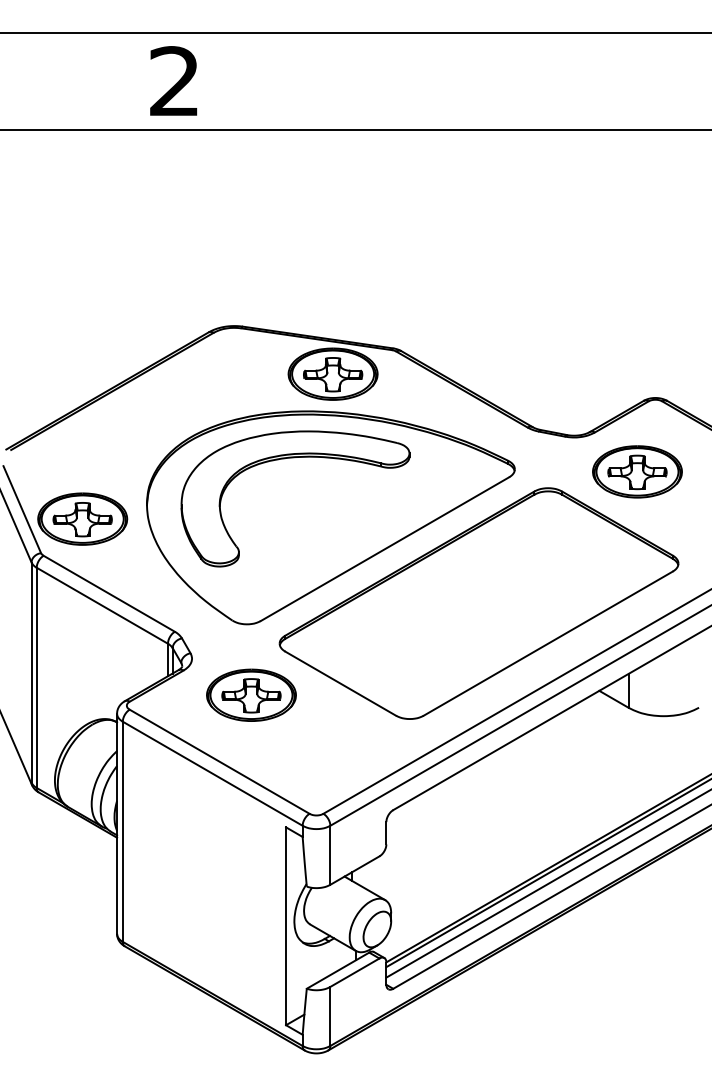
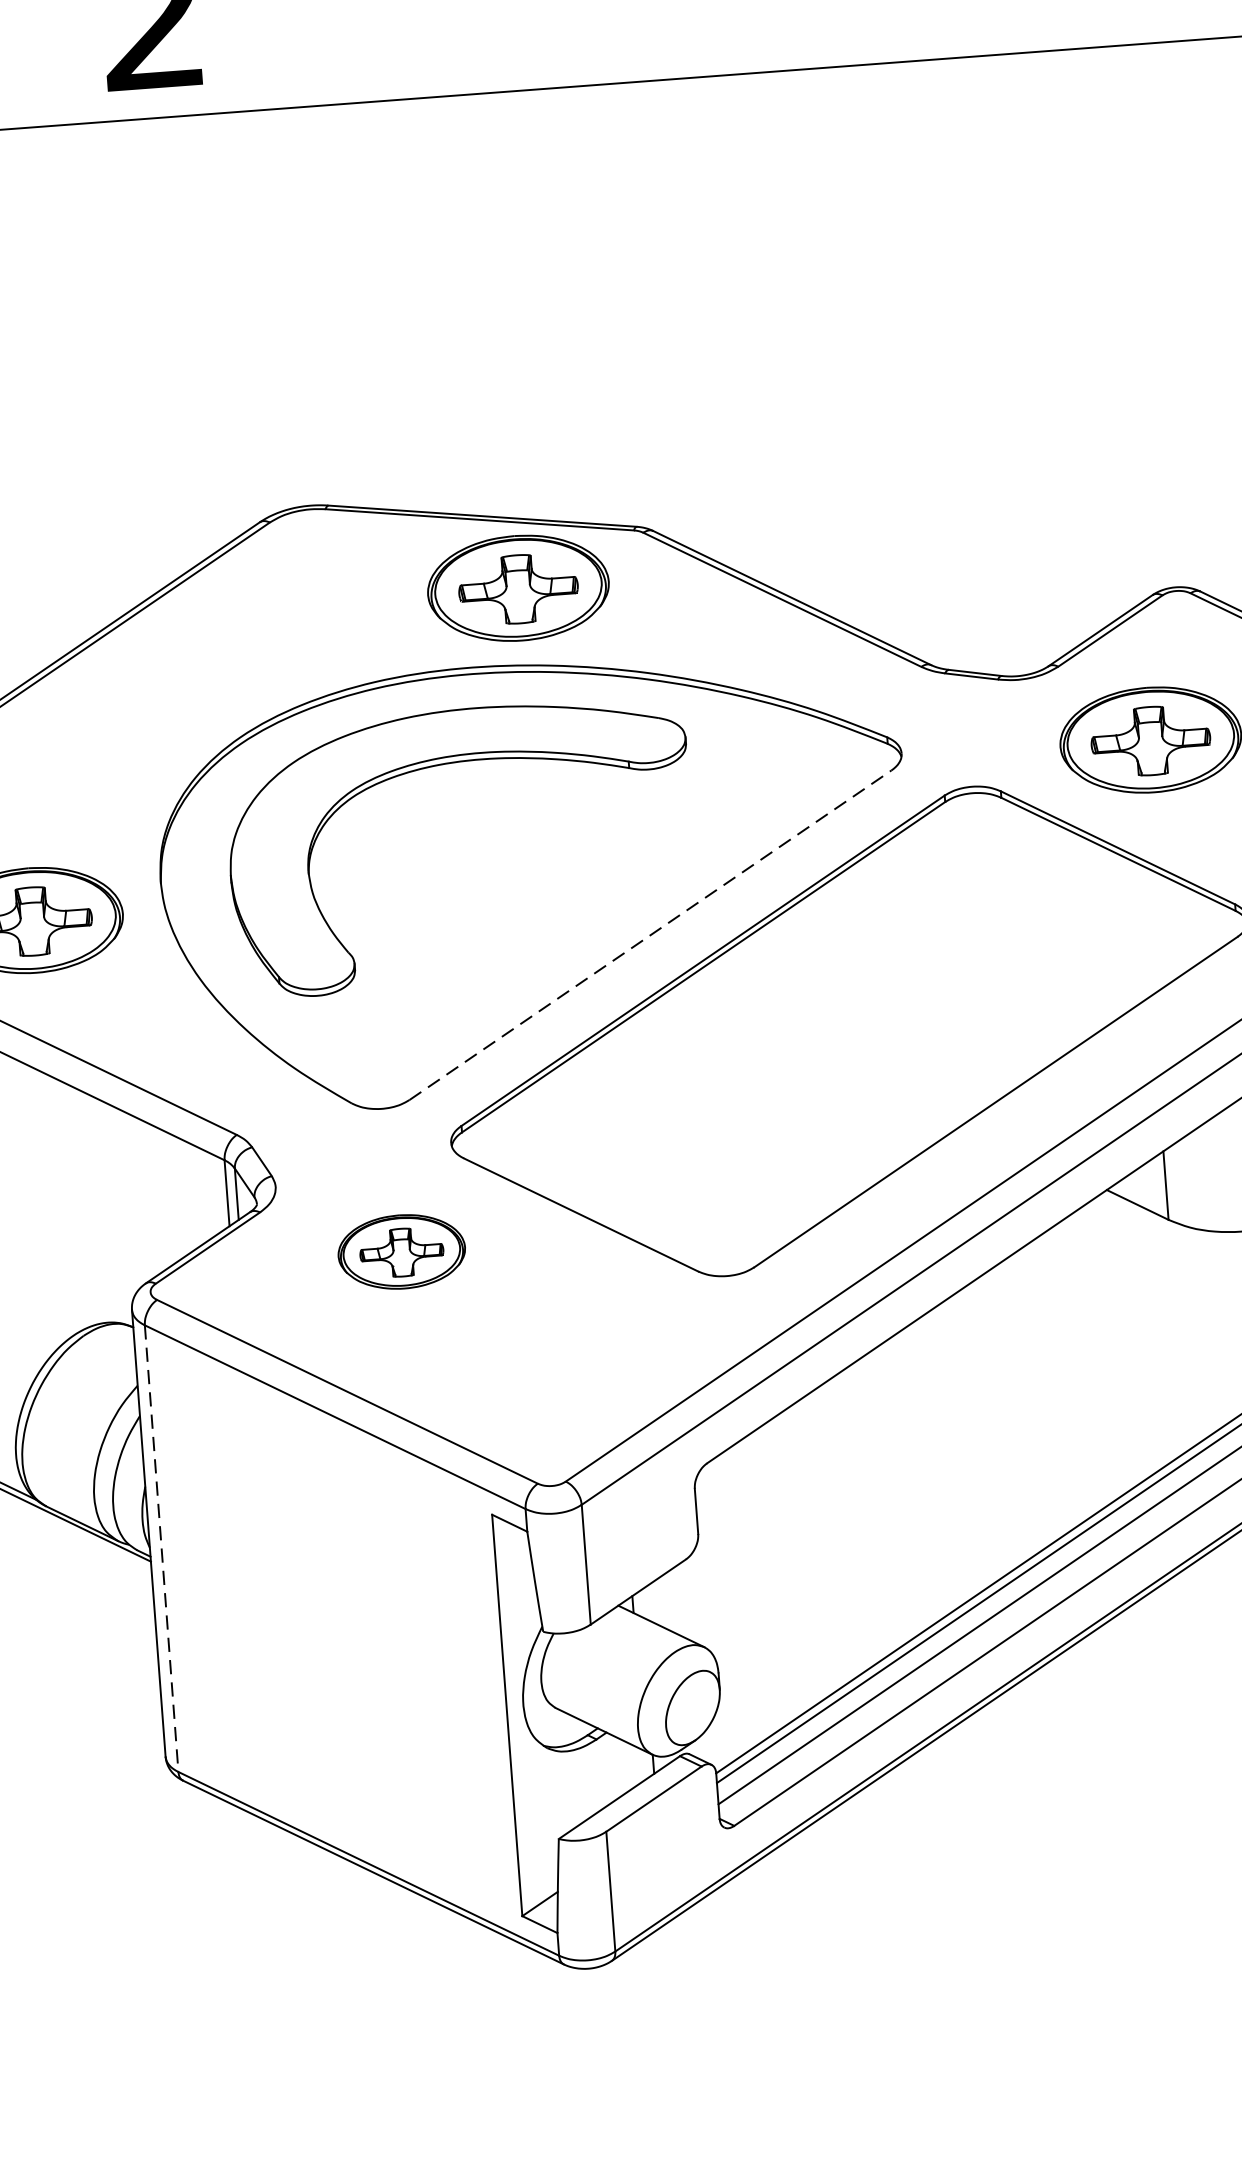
line: (385, 548) -> (651, 933), solid -> dashed
part: (251, 694) -> (401, 1250), size x0.7
line: (122, 832) -> (161, 1550), solid -> dashed

